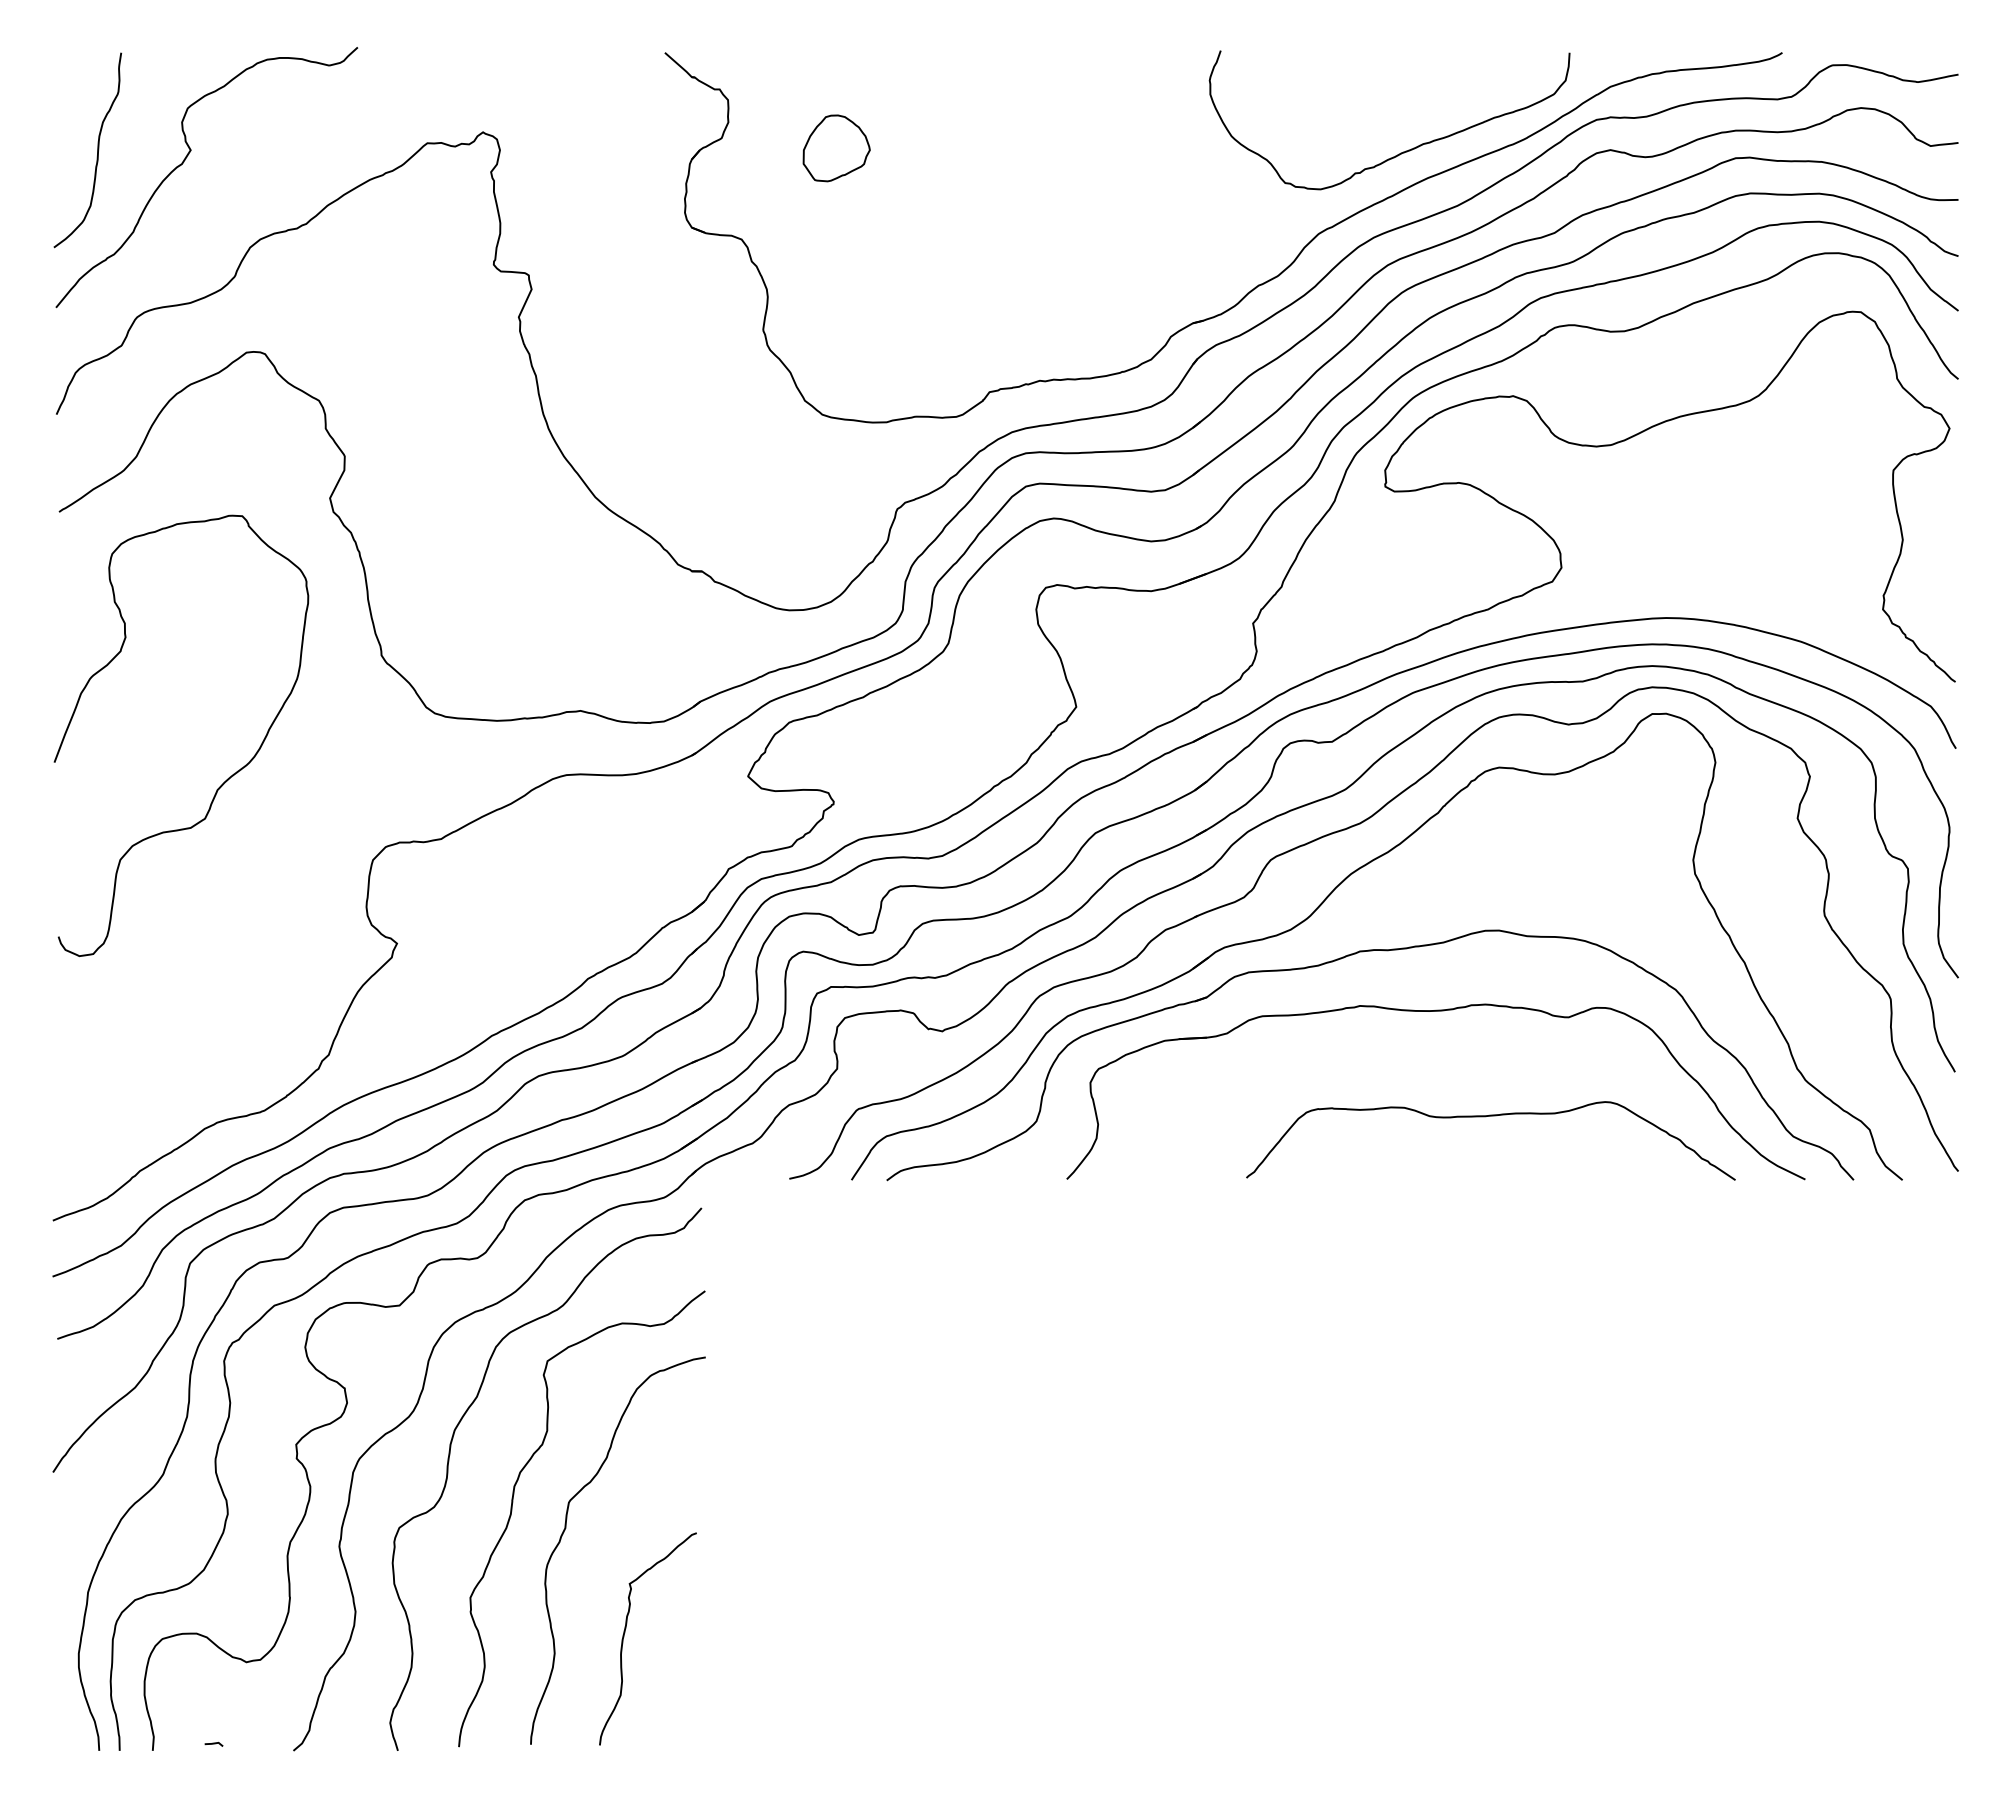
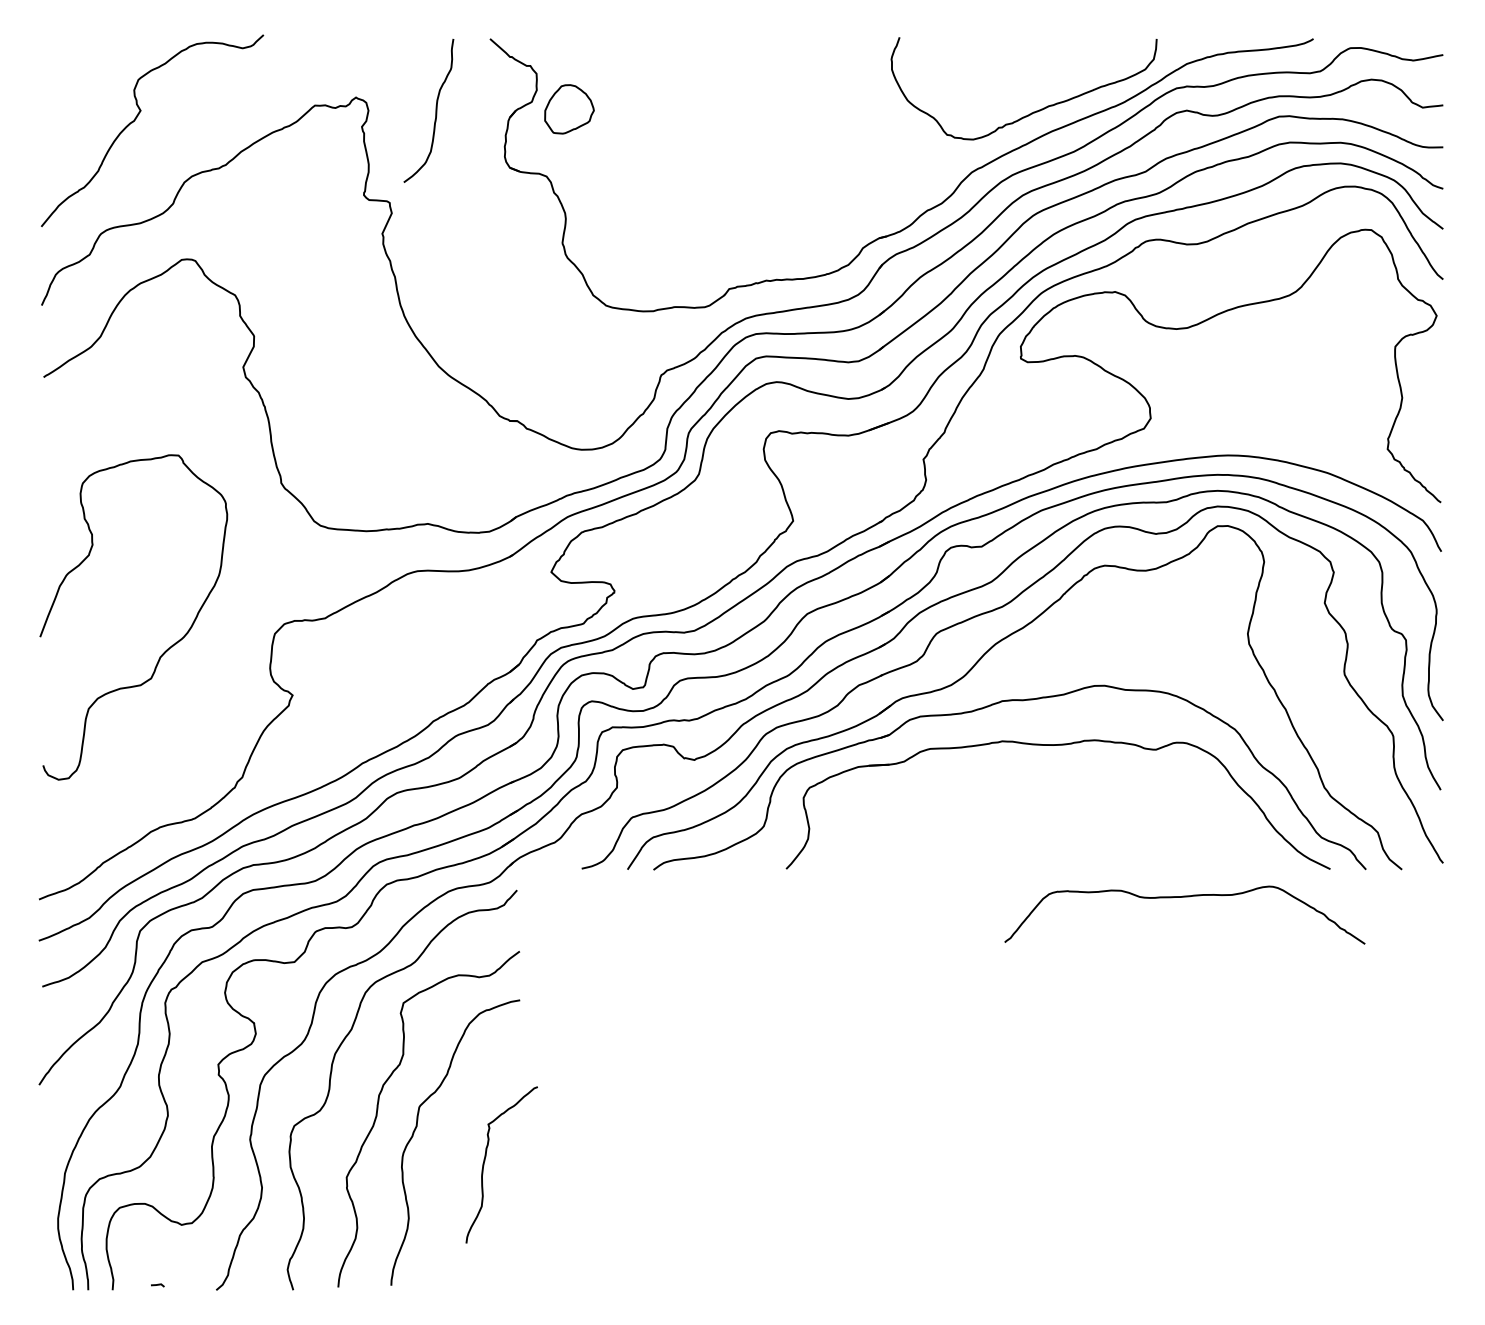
part: (836, 148) -> (569, 109), moved
curve: (97, 150) -> (435, 110), moved
curve: (226, 779) -> (166, 649), moved
curve: (1485, 1117) -> (1180, 897), moved
curve: (625, 1632) -> (485, 1160), moved

